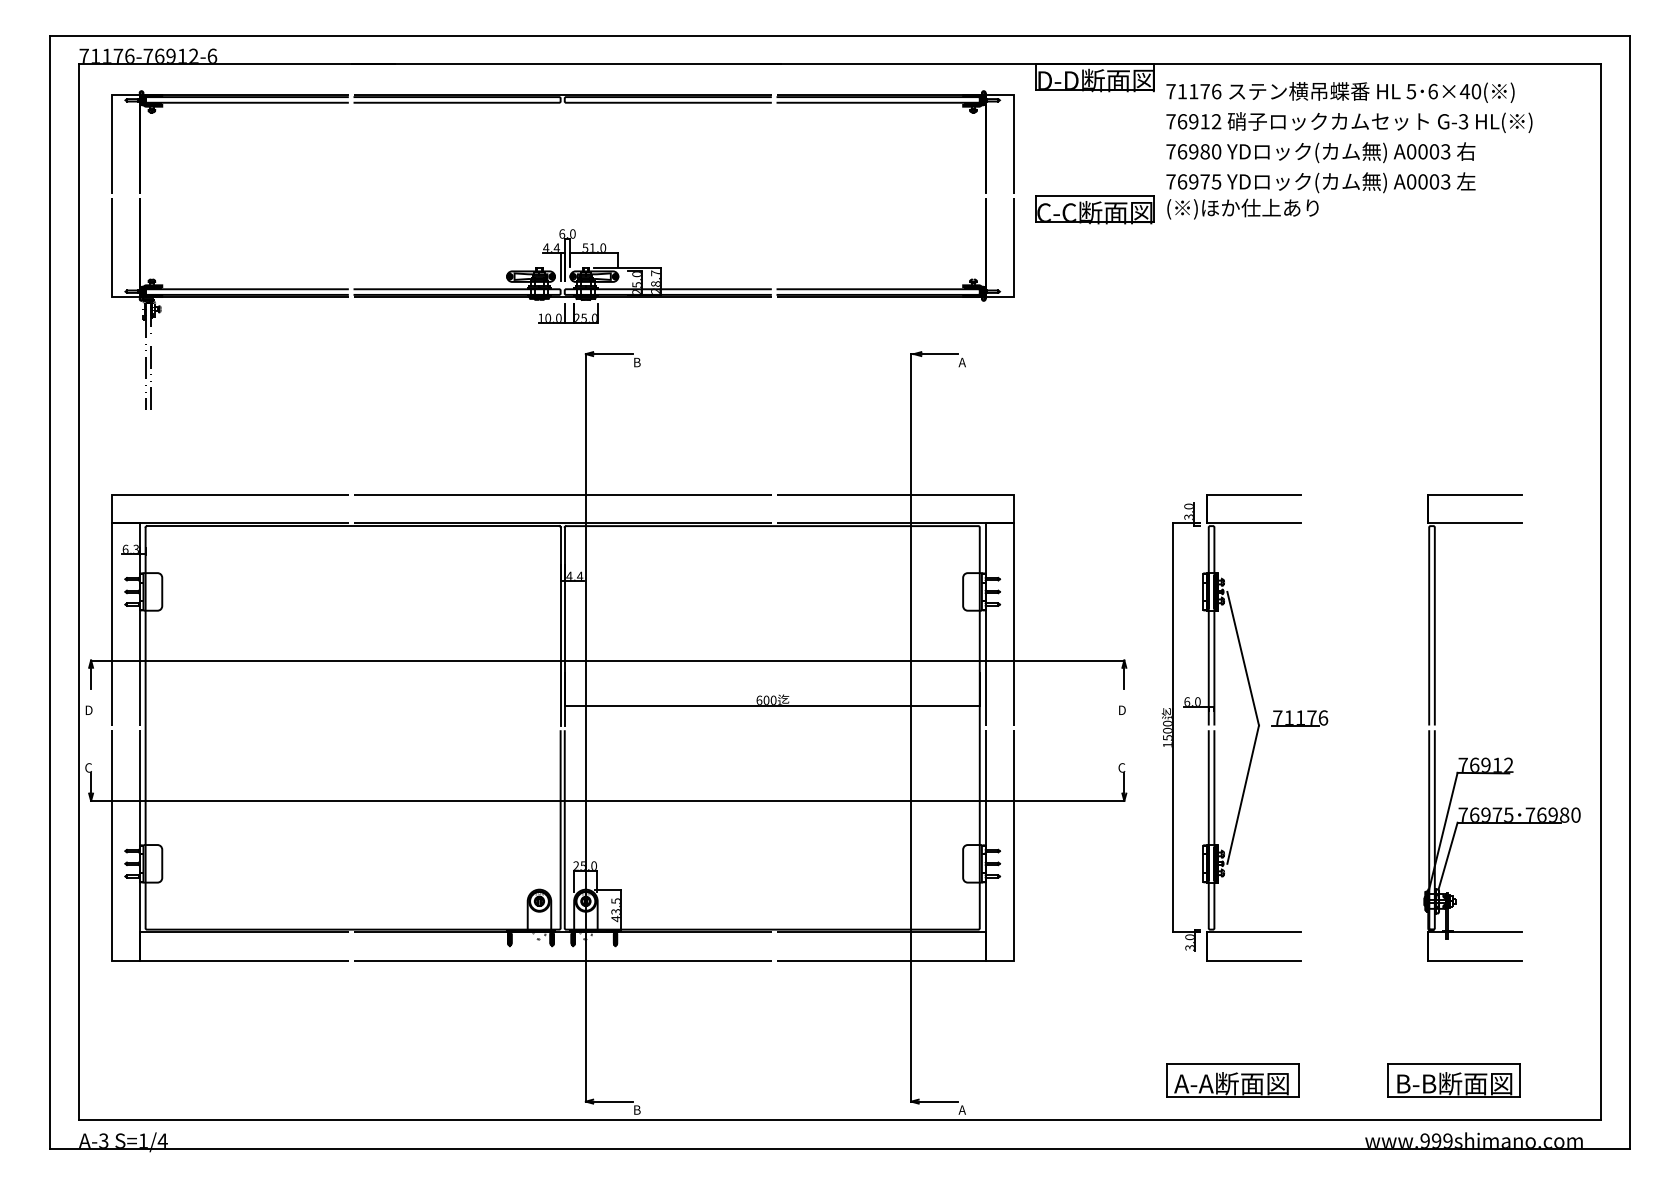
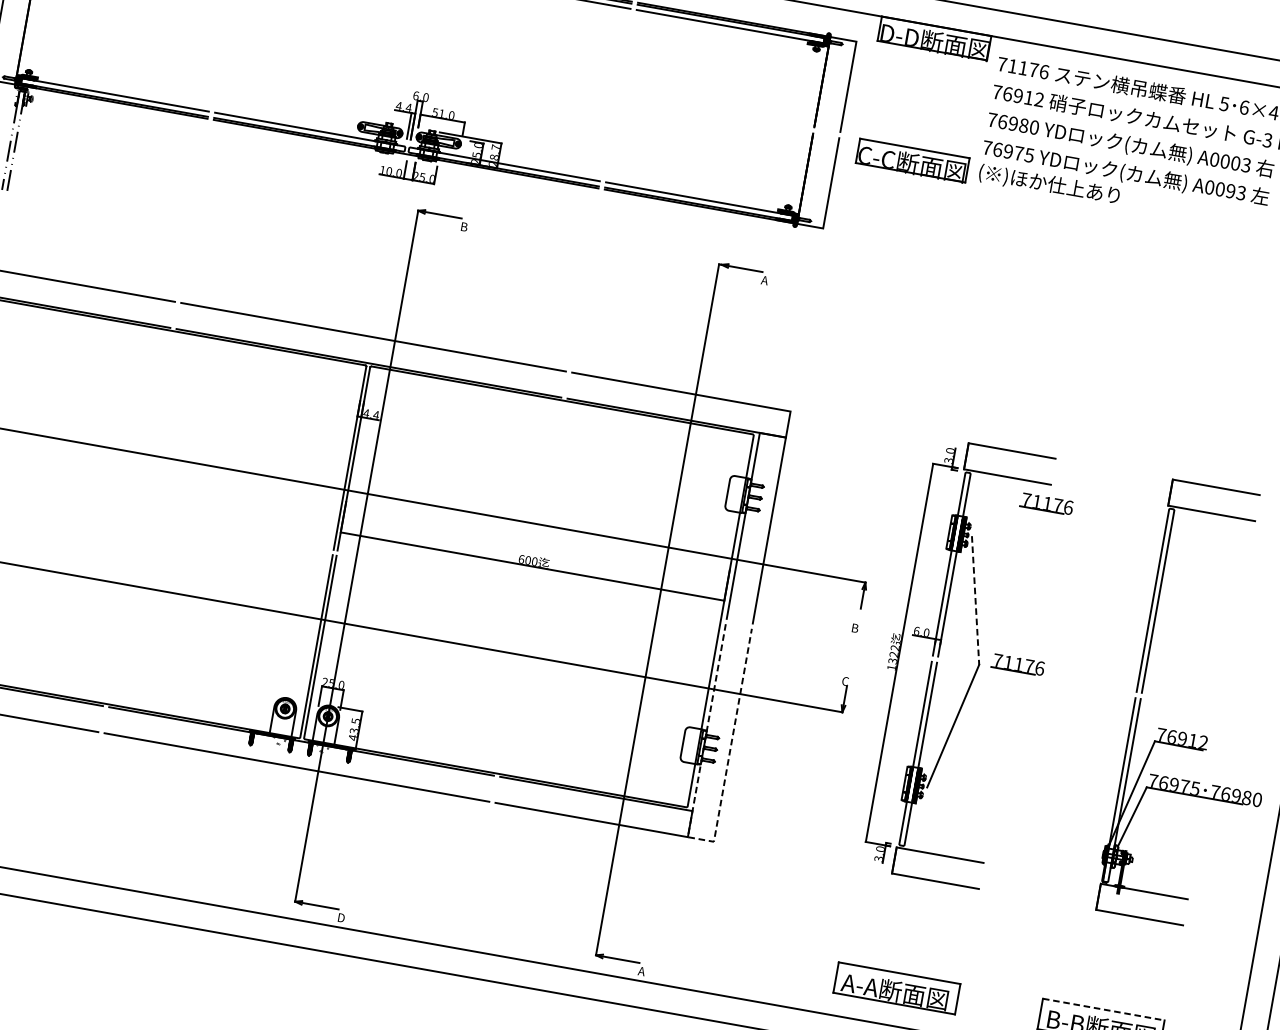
text: (1434, 181) -> (1230, 190), A0003 -> A0093
part: (1299, 544) -> (1046, 504), added
line: (1243, 658) -> (975, 600), solid -> dashed
text: (1122, 709) -> (855, 627), D -> B
text: (1167, 730) -> (893, 654), 1500 -> 1322
line: (1000, 960) -> (701, 839), solid -> dashed
line: (1454, 1063) -> (1104, 1009), solid -> dashed
text: (637, 1109) -> (341, 917), B -> D

